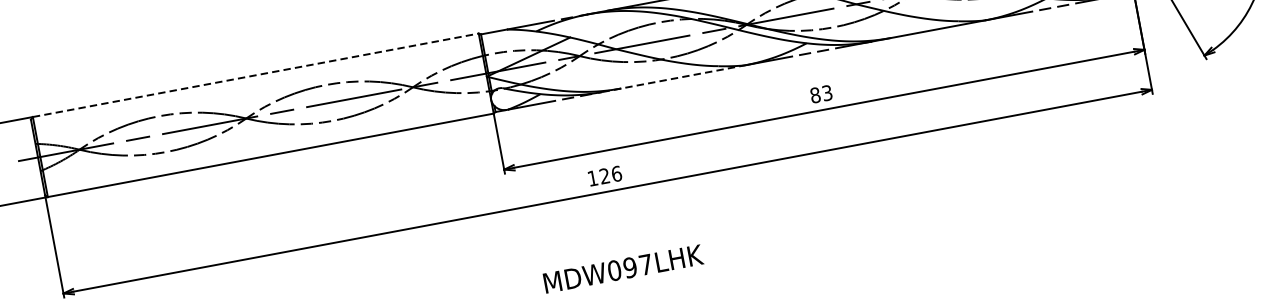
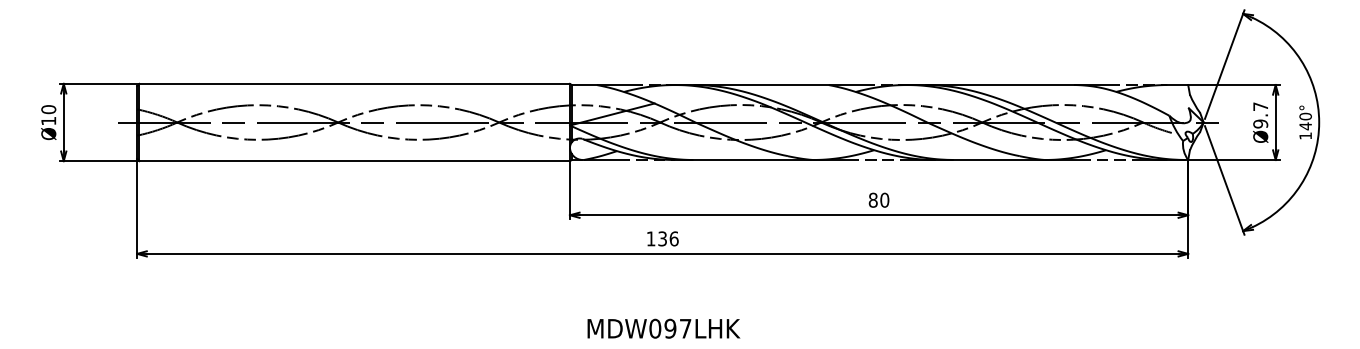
line: (256, 74) -> (355, 83), dashed -> solid
line: (674, 79) -> (744, 160), dashed -> solid
text: (826, 92) -> (884, 199), 83 -> 80
text: (604, 175) -> (662, 238), 126 -> 136

